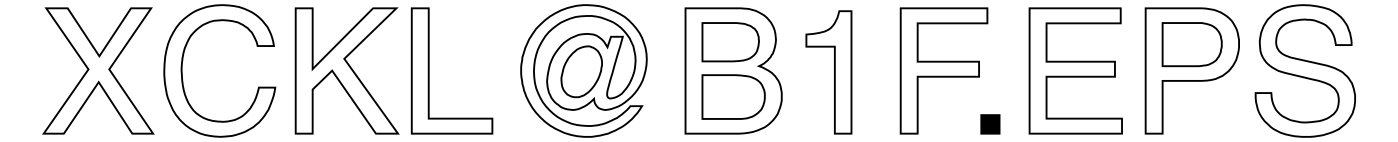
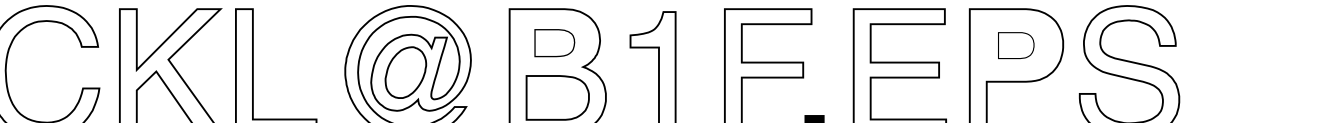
part: (730, 42) -> (554, 43), size x0.7
part: (1191, 44) -> (1015, 45), size x0.6

